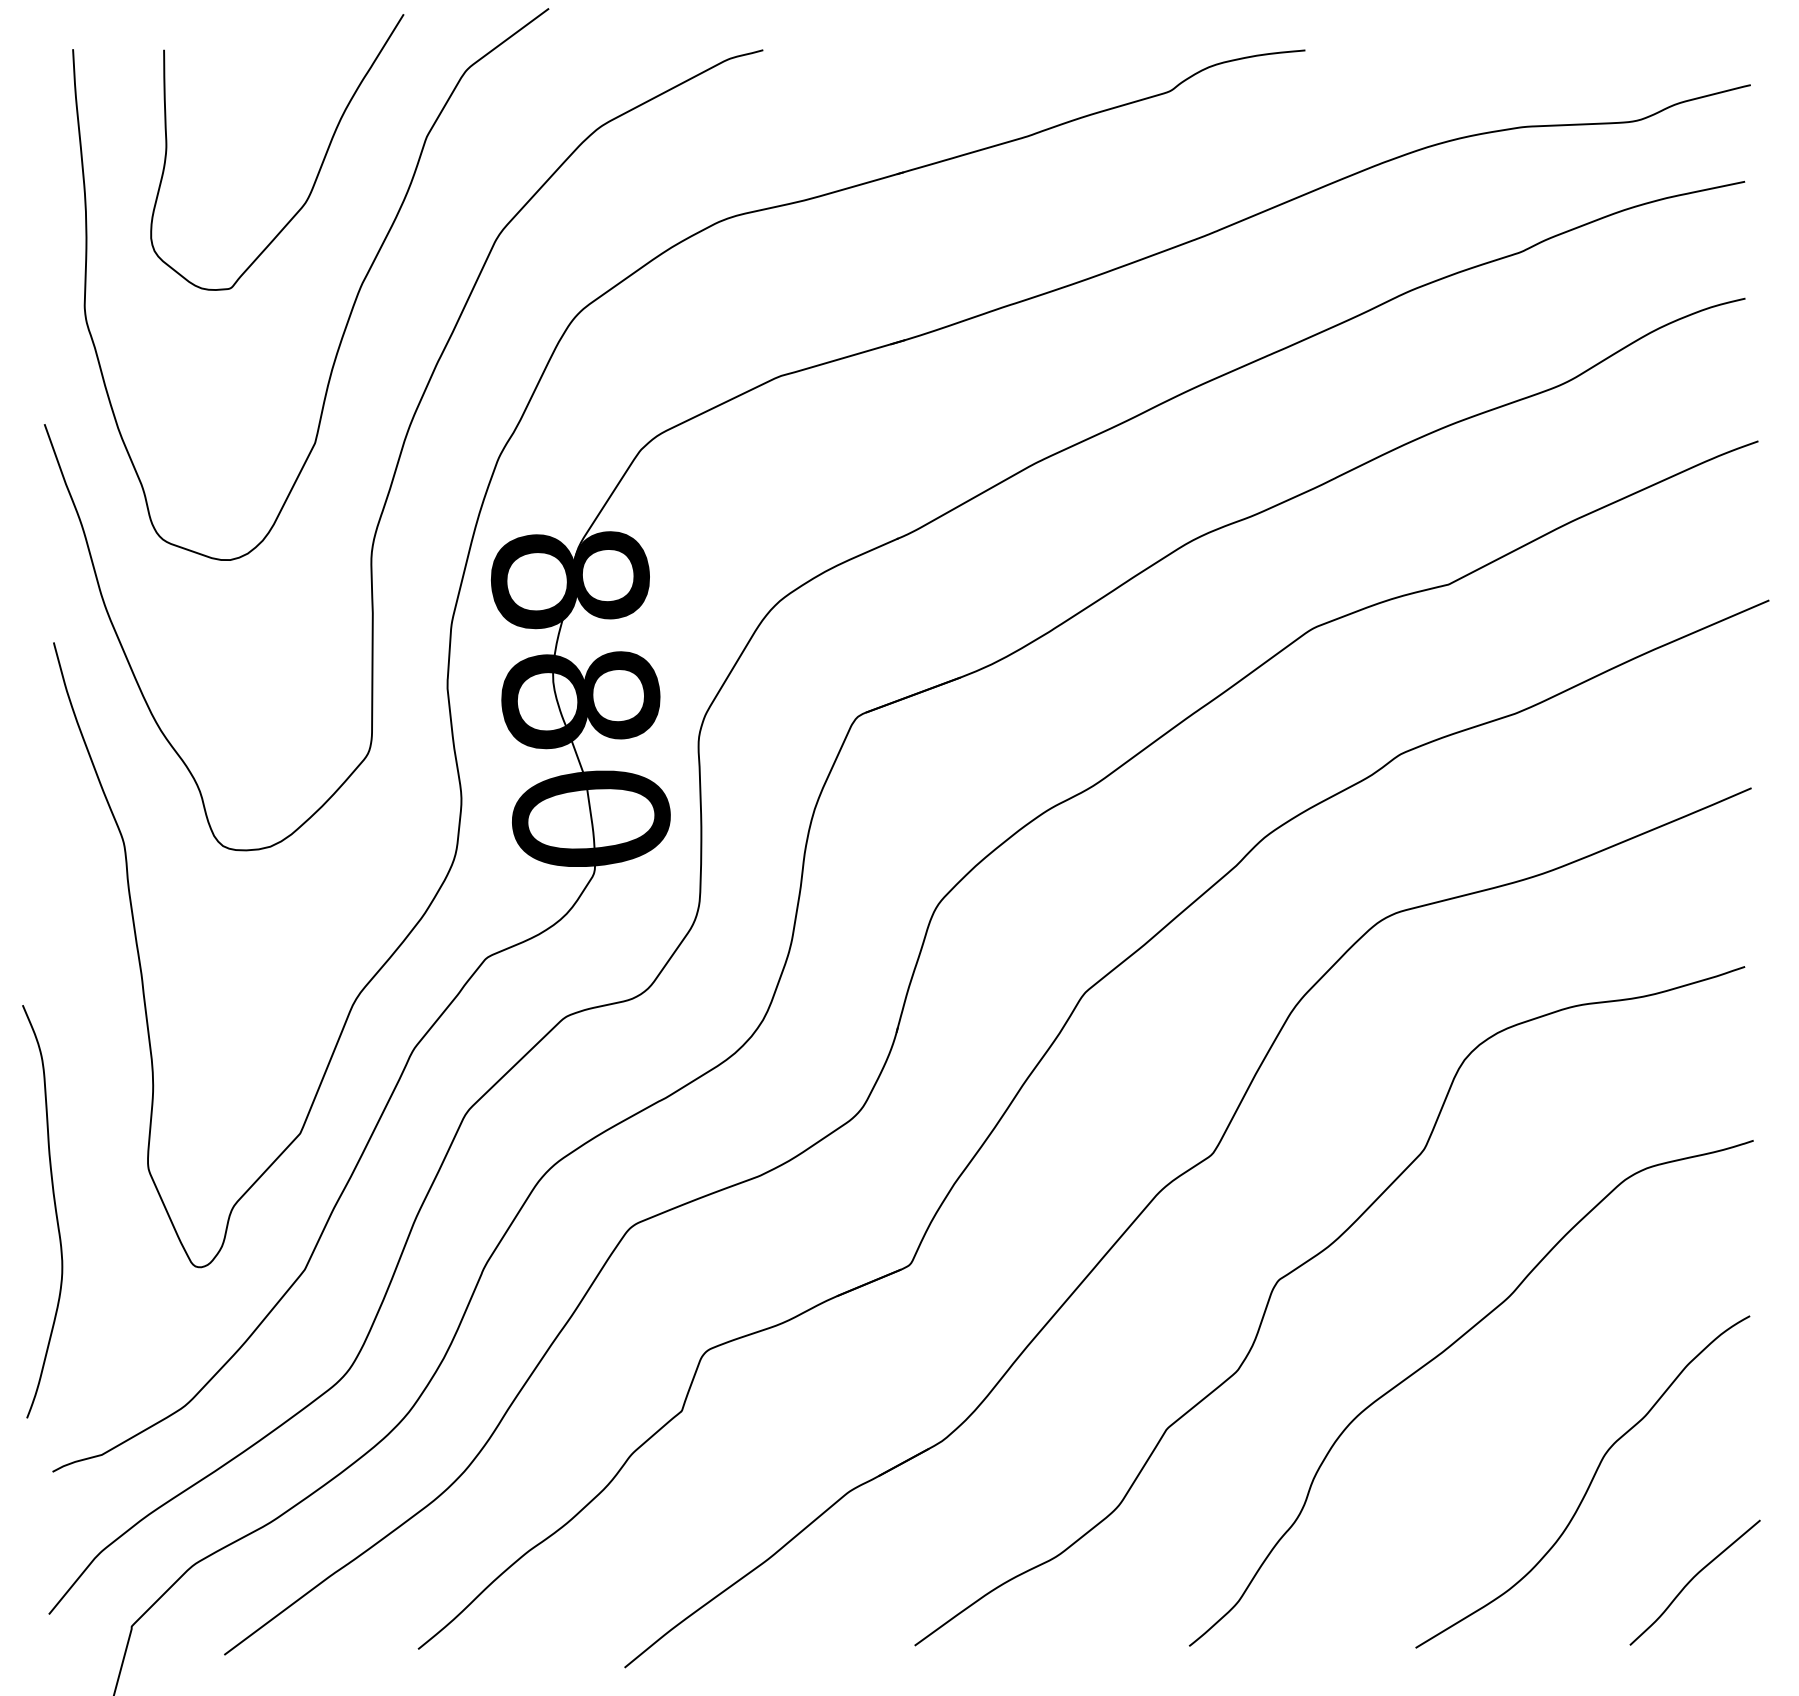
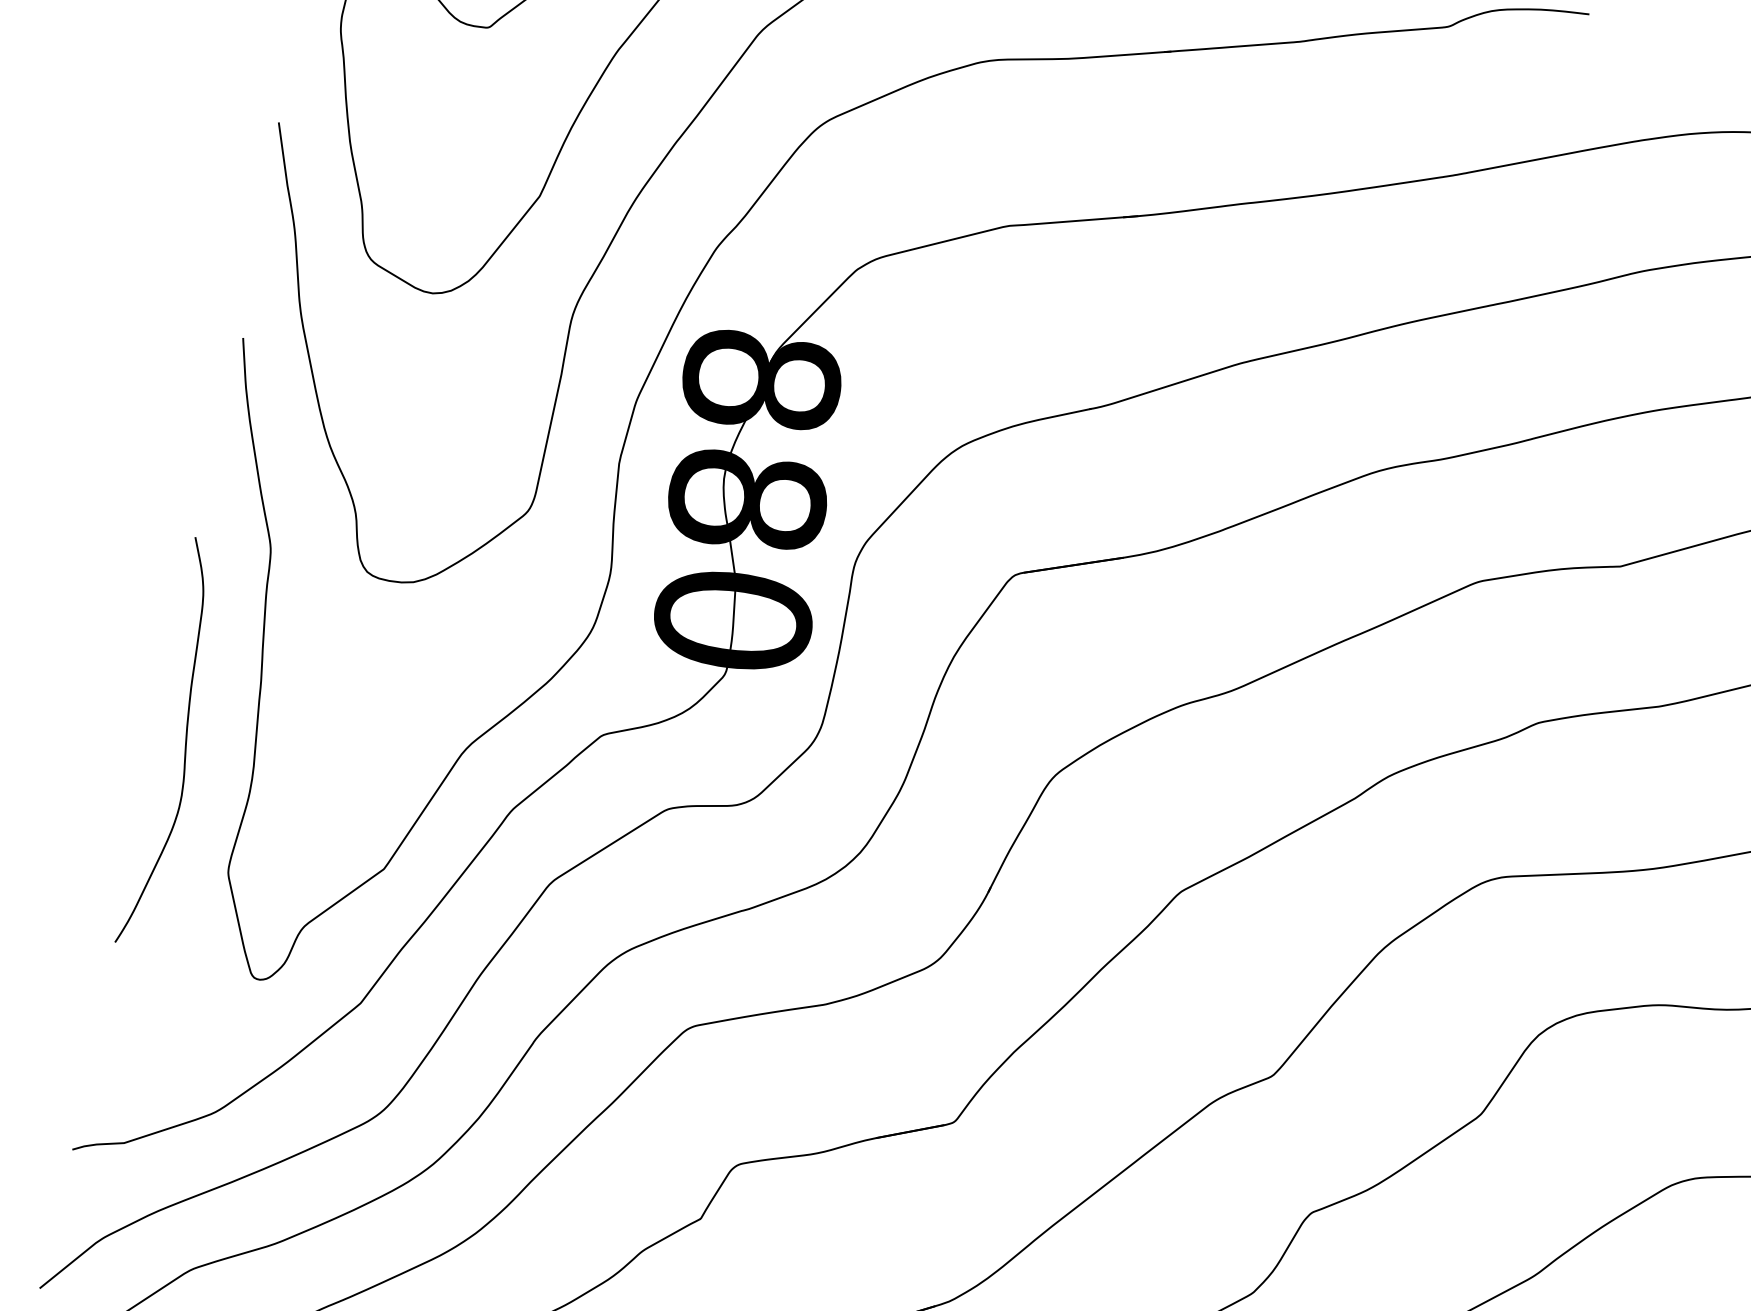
curve: (54, 1209) -> (184, 743), moved

